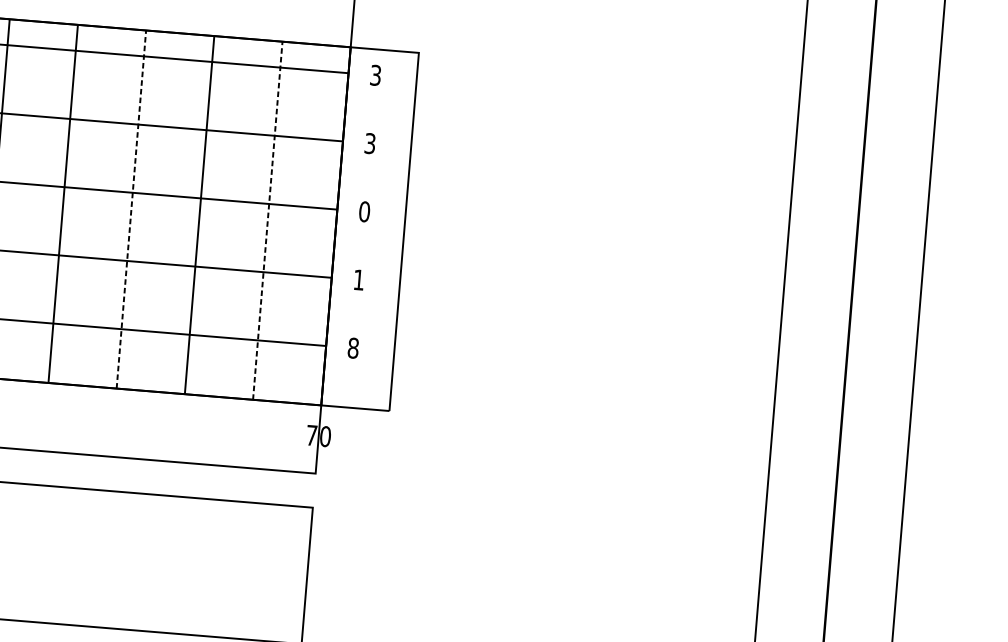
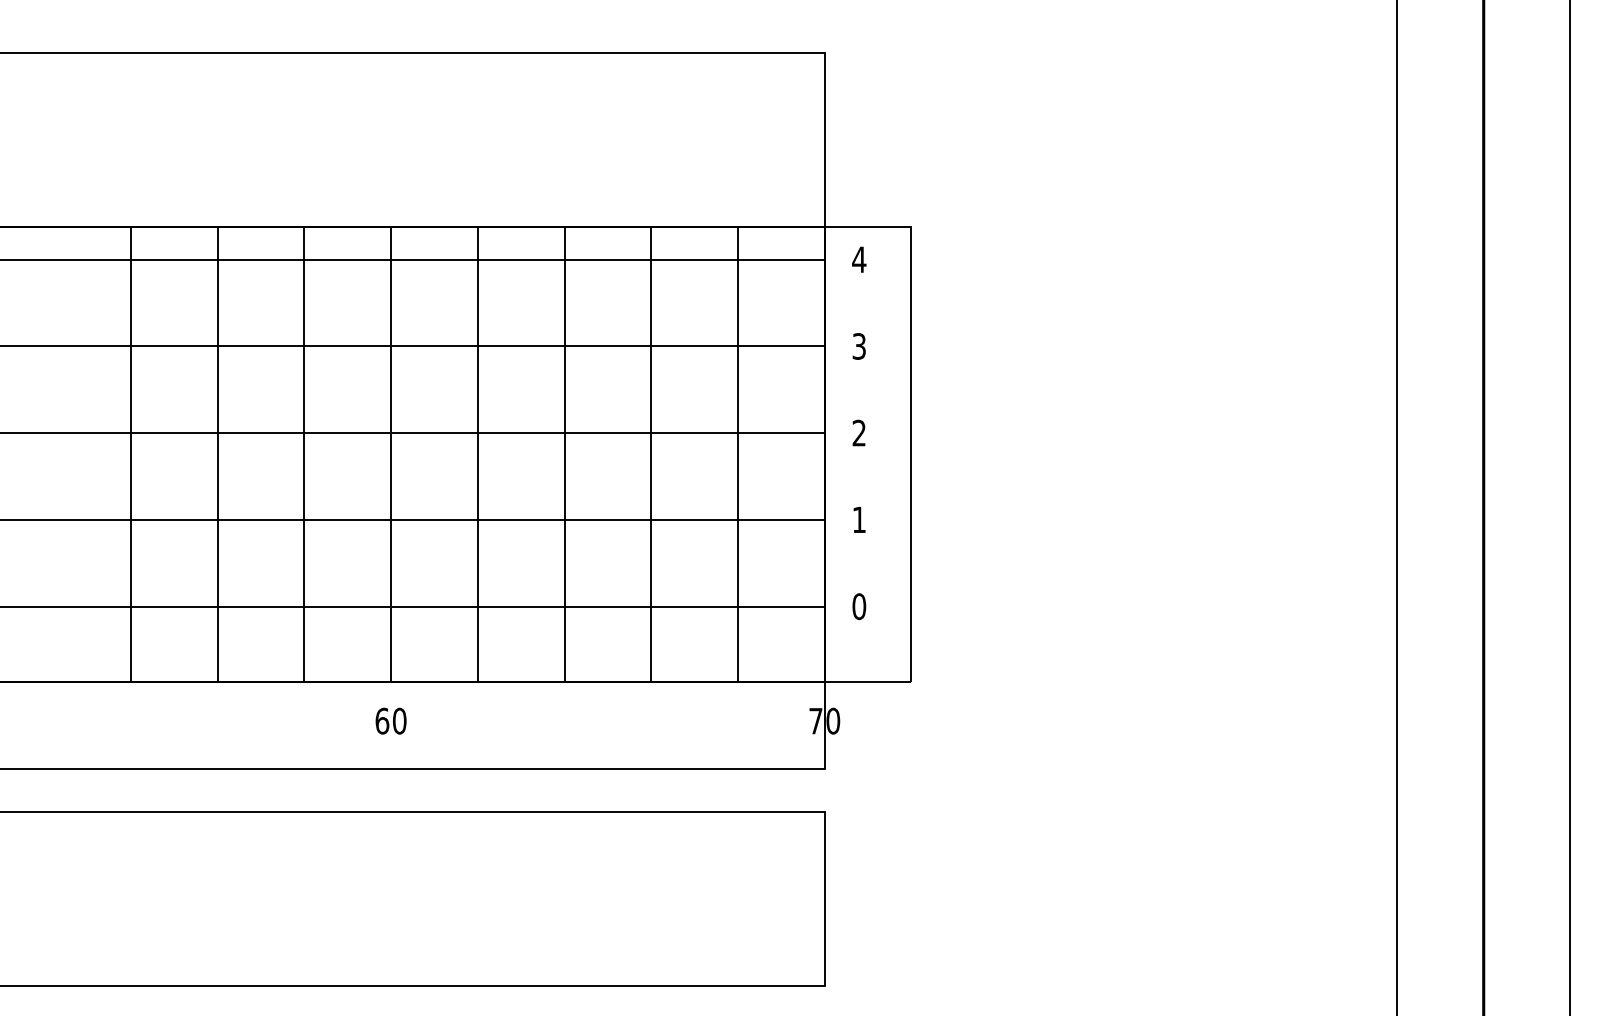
text: (375, 75) -> (859, 259), 3 -> 4
line: (131, 209) -> (564, 454), dashed -> solid
text: (364, 211) -> (859, 432), 0 -> 2
line: (267, 220) -> (737, 454), dashed -> solid
text: (353, 348) -> (859, 606), 8 -> 0

